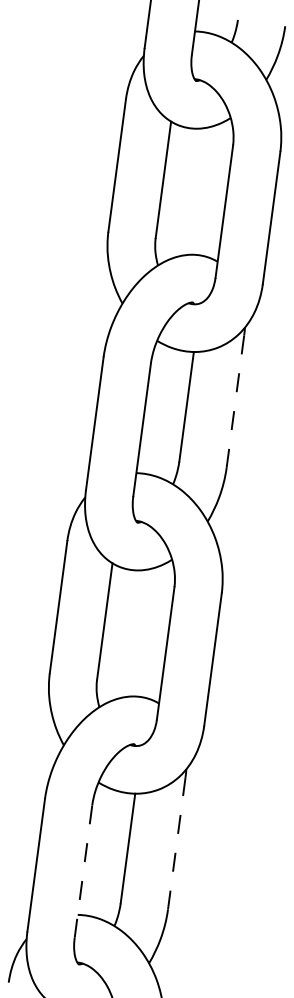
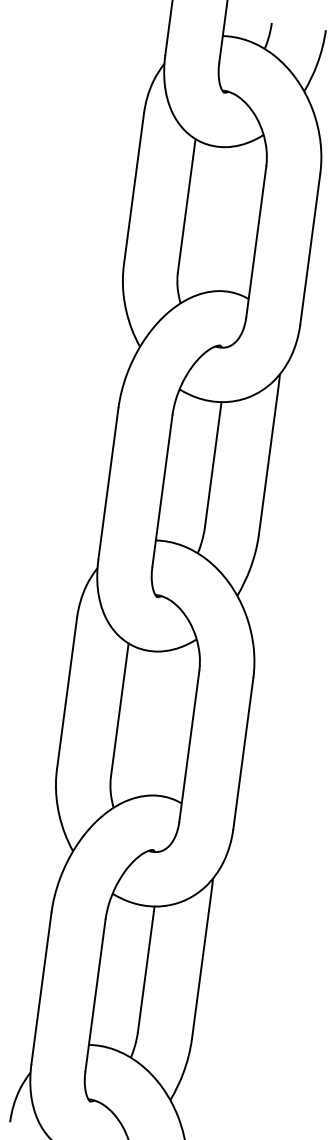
line: (235, 401) -> (269, 458), dashed -> solid
line: (176, 843) -> (201, 963), dashed -> solid
line: (83, 871) -> (95, 995), dashed -> solid

